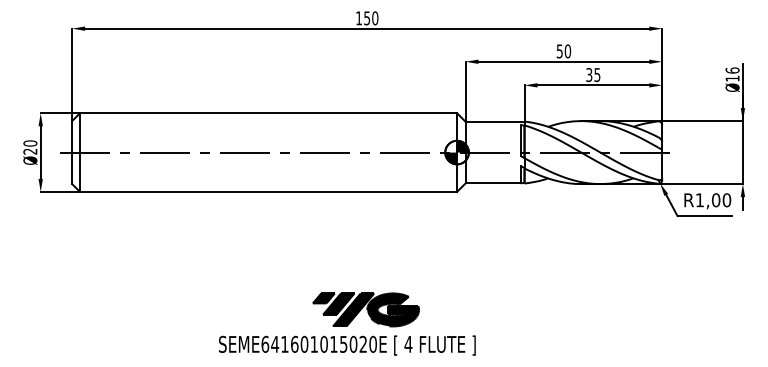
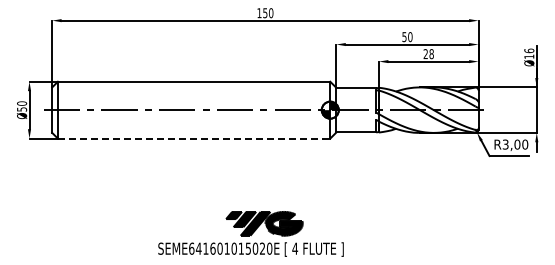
text: (593, 75) -> (428, 54), 35 -> 28
text: (31, 151) -> (22, 109), Ø20 -> Ø50
line: (269, 191) -> (194, 138), solid -> dashed
text: (699, 200) -> (505, 144), R1,00 -> R3,00

